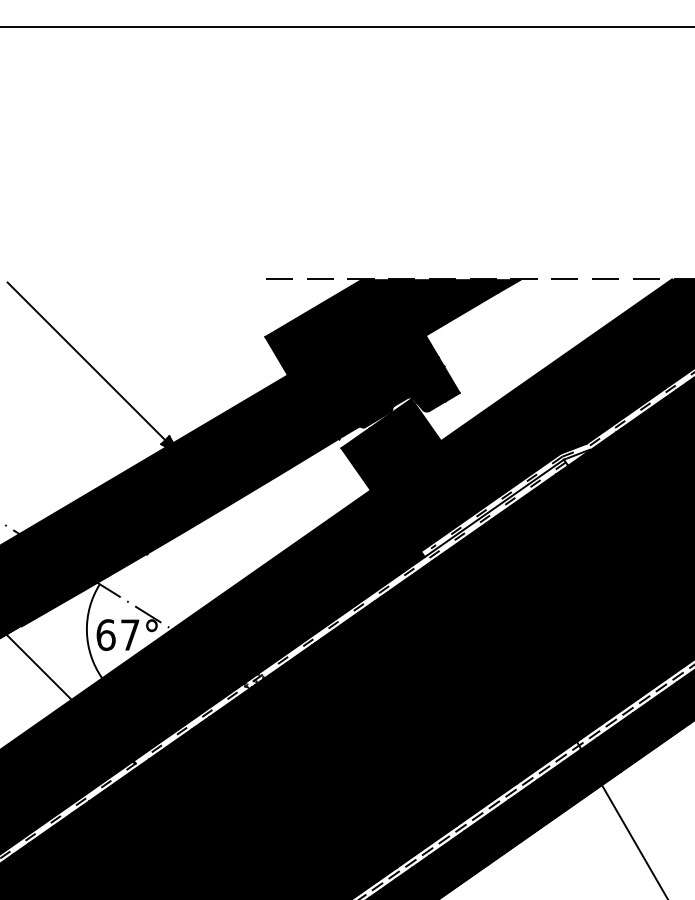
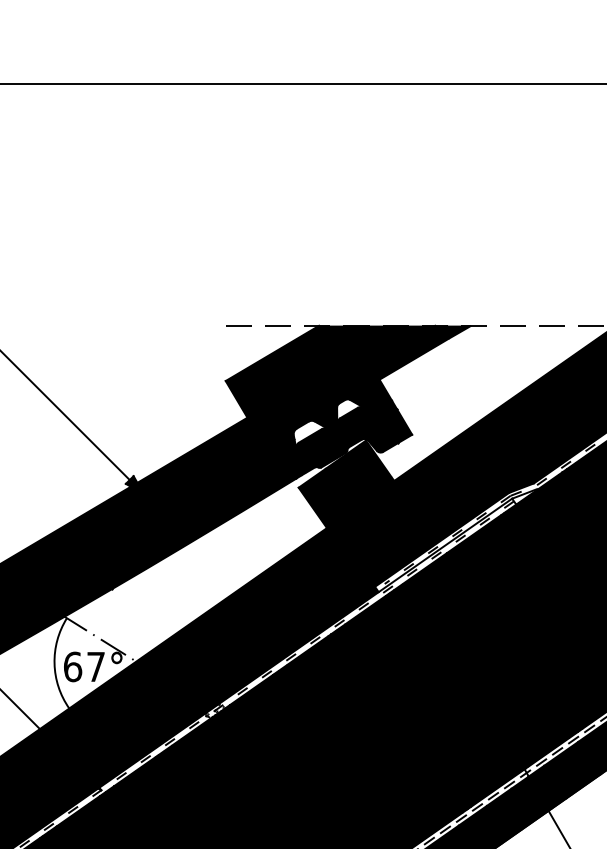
fill: (395, 368) -> (350, 411), removed
fill: (354, 392) -> (311, 434), removed

